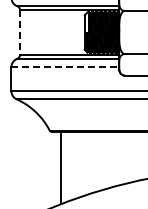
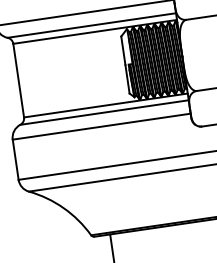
line: (20, 33) -> (19, 82), dashed -> solid
line: (65, 67) -> (102, 127), dashed -> solid

